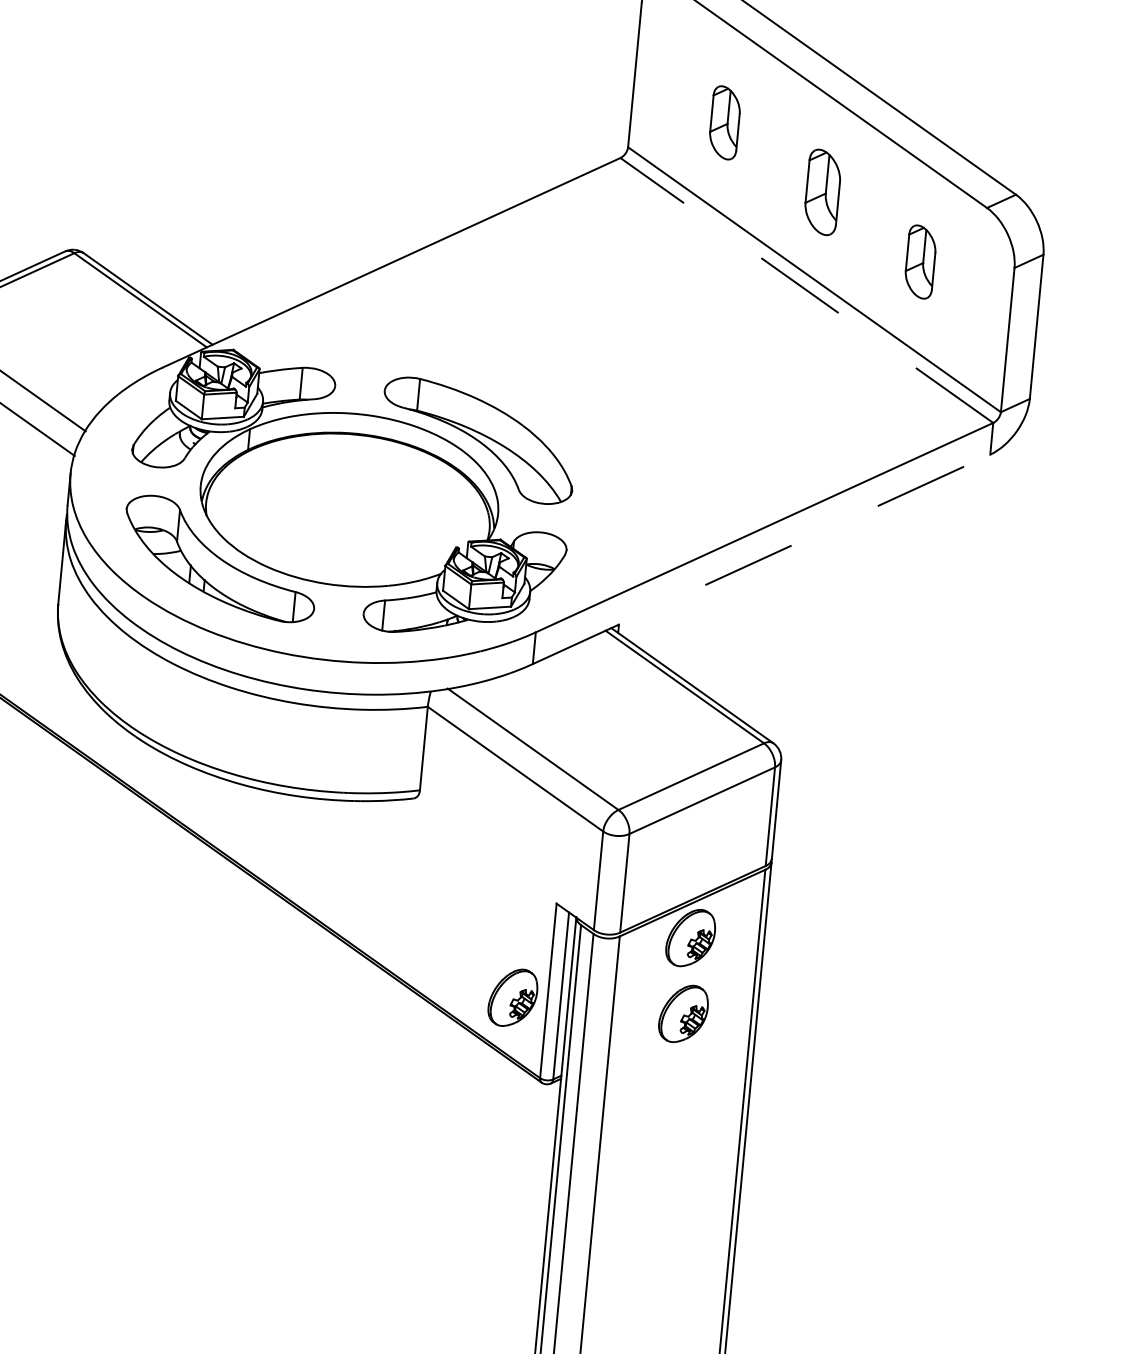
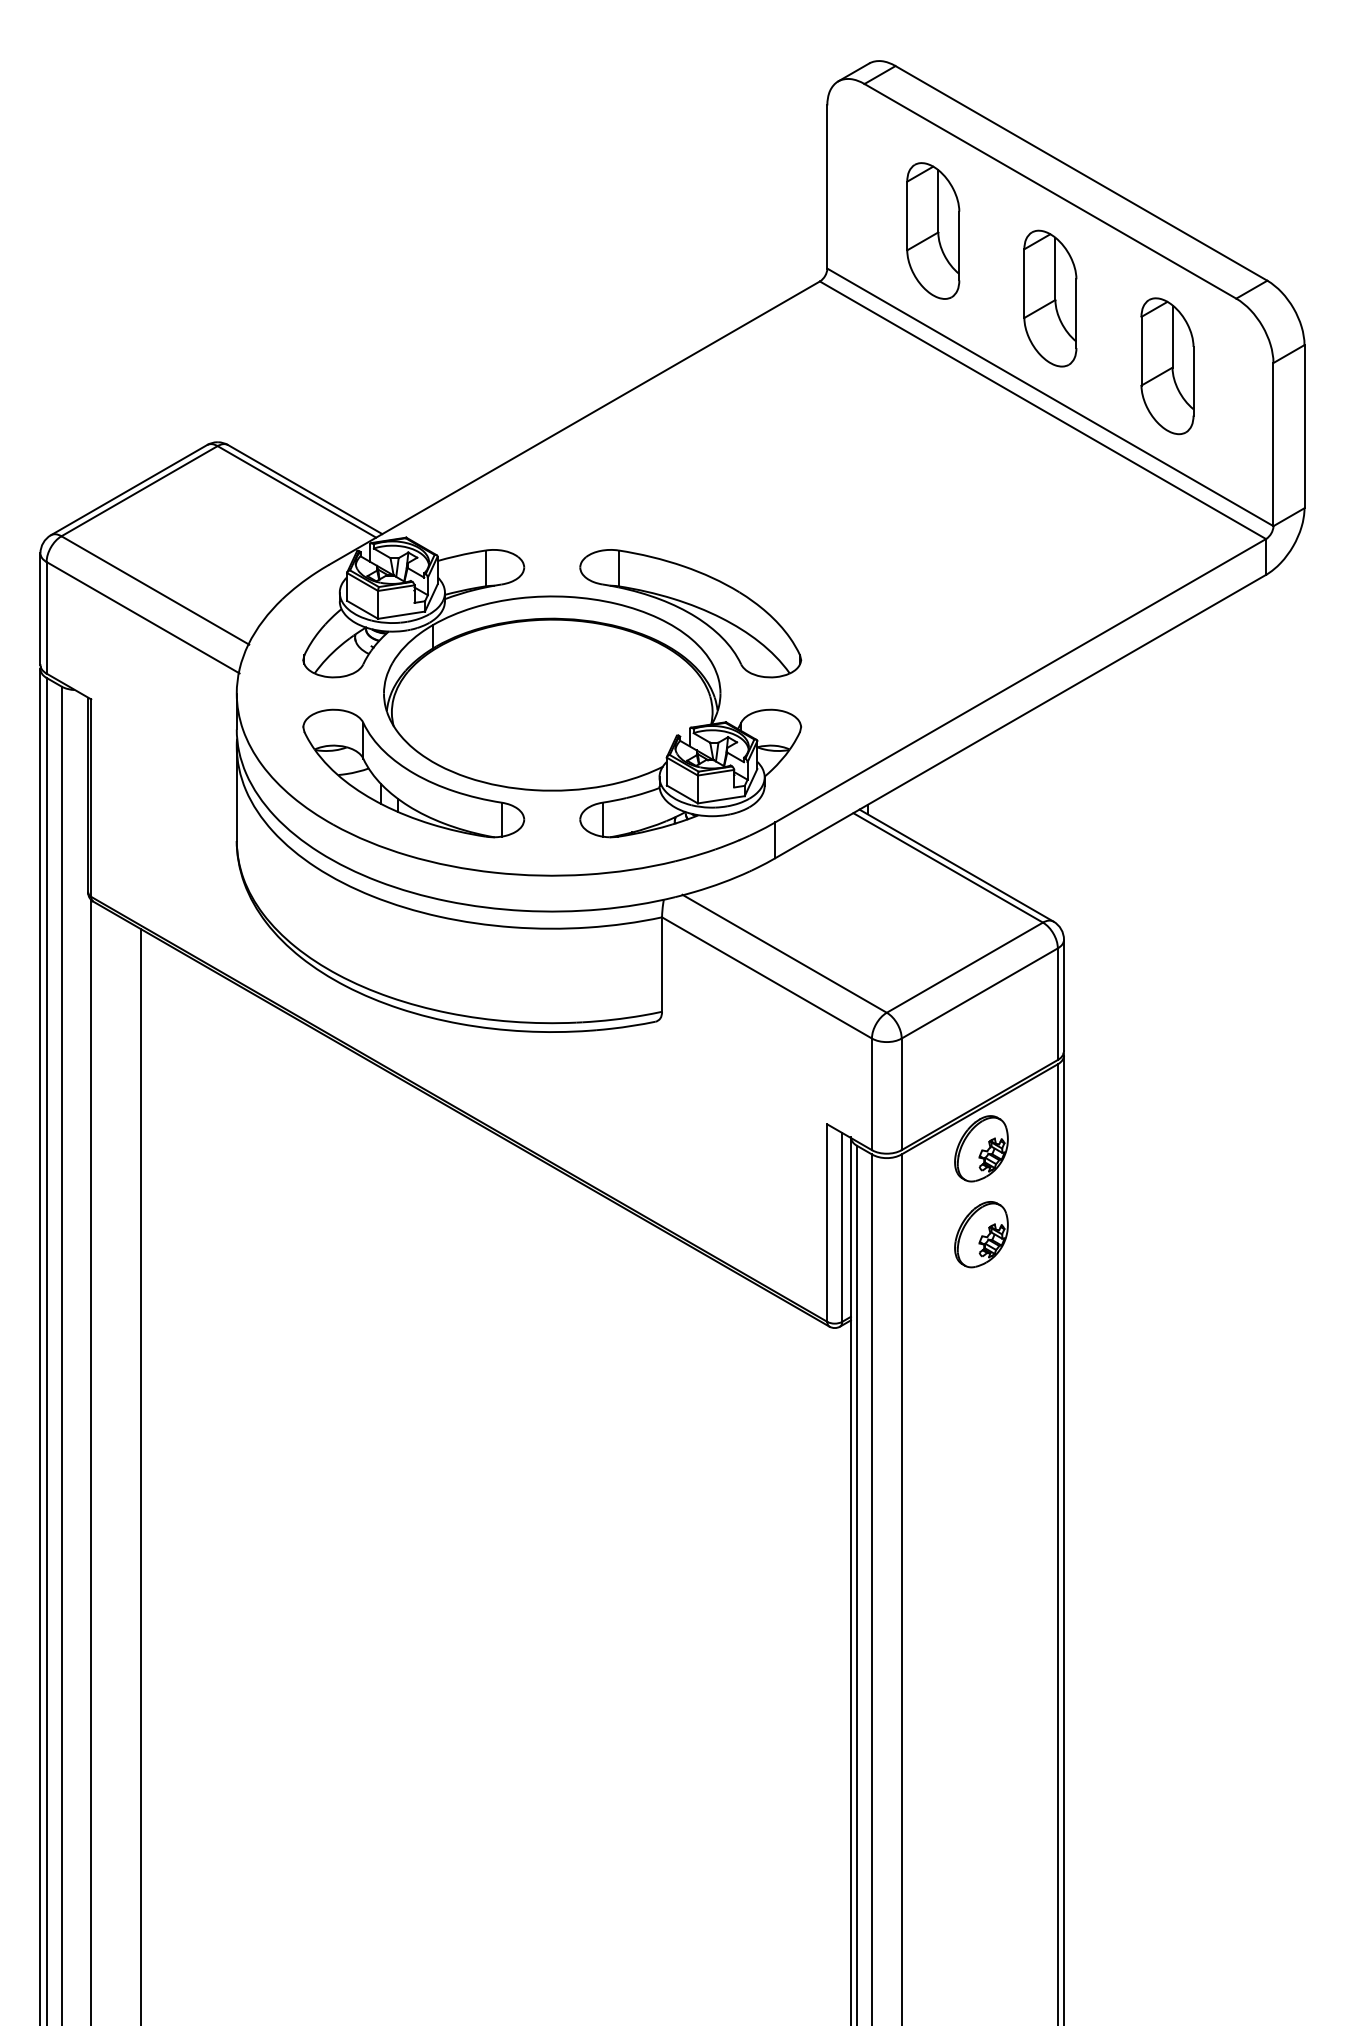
part: (725, 122) -> (933, 230), size x1.67
part: (822, 192) -> (1050, 298), size x1.43
part: (920, 262) -> (1167, 366), size x1.67
line: (806, 290) -> (1042, 410), dashed -> solid
line: (762, 559) -> (1021, 716), dashed -> solid
part: (513, 997) -> (788, 1234), removed

